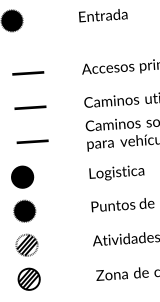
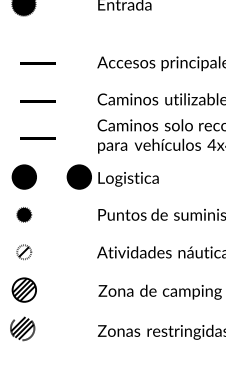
part: (71, 173) -> (78, 176), added
part: (24, 211) -> (23, 214), size x0.6
part: (26, 244) -> (23, 251), size x0.6

